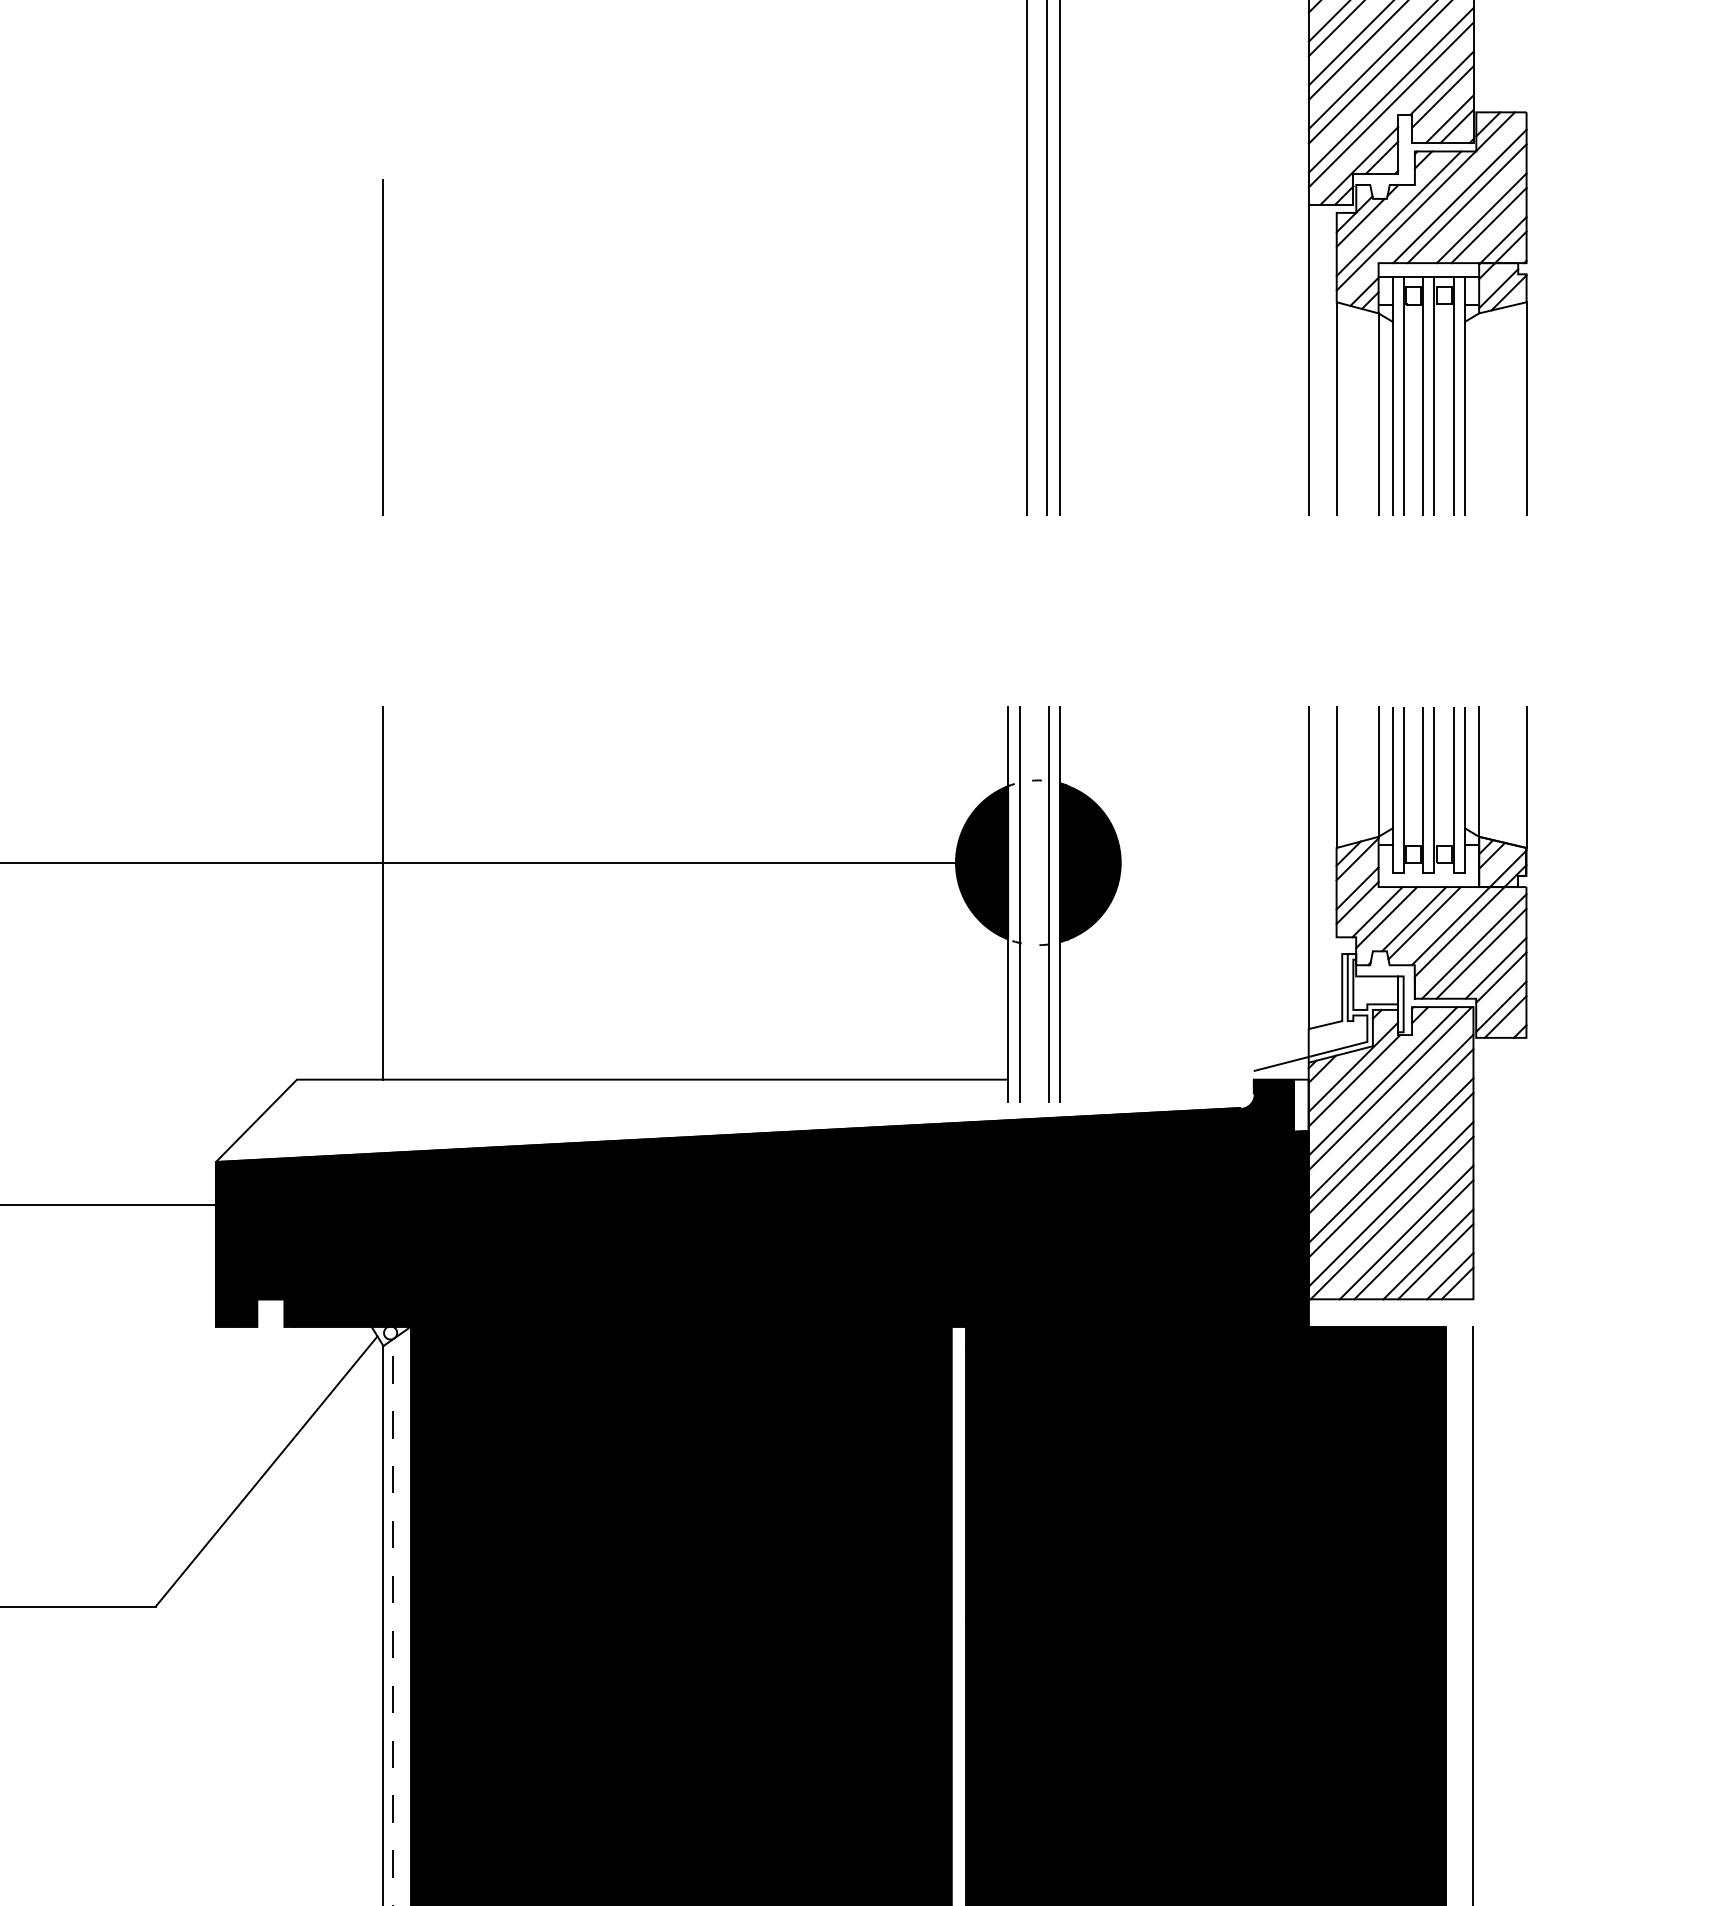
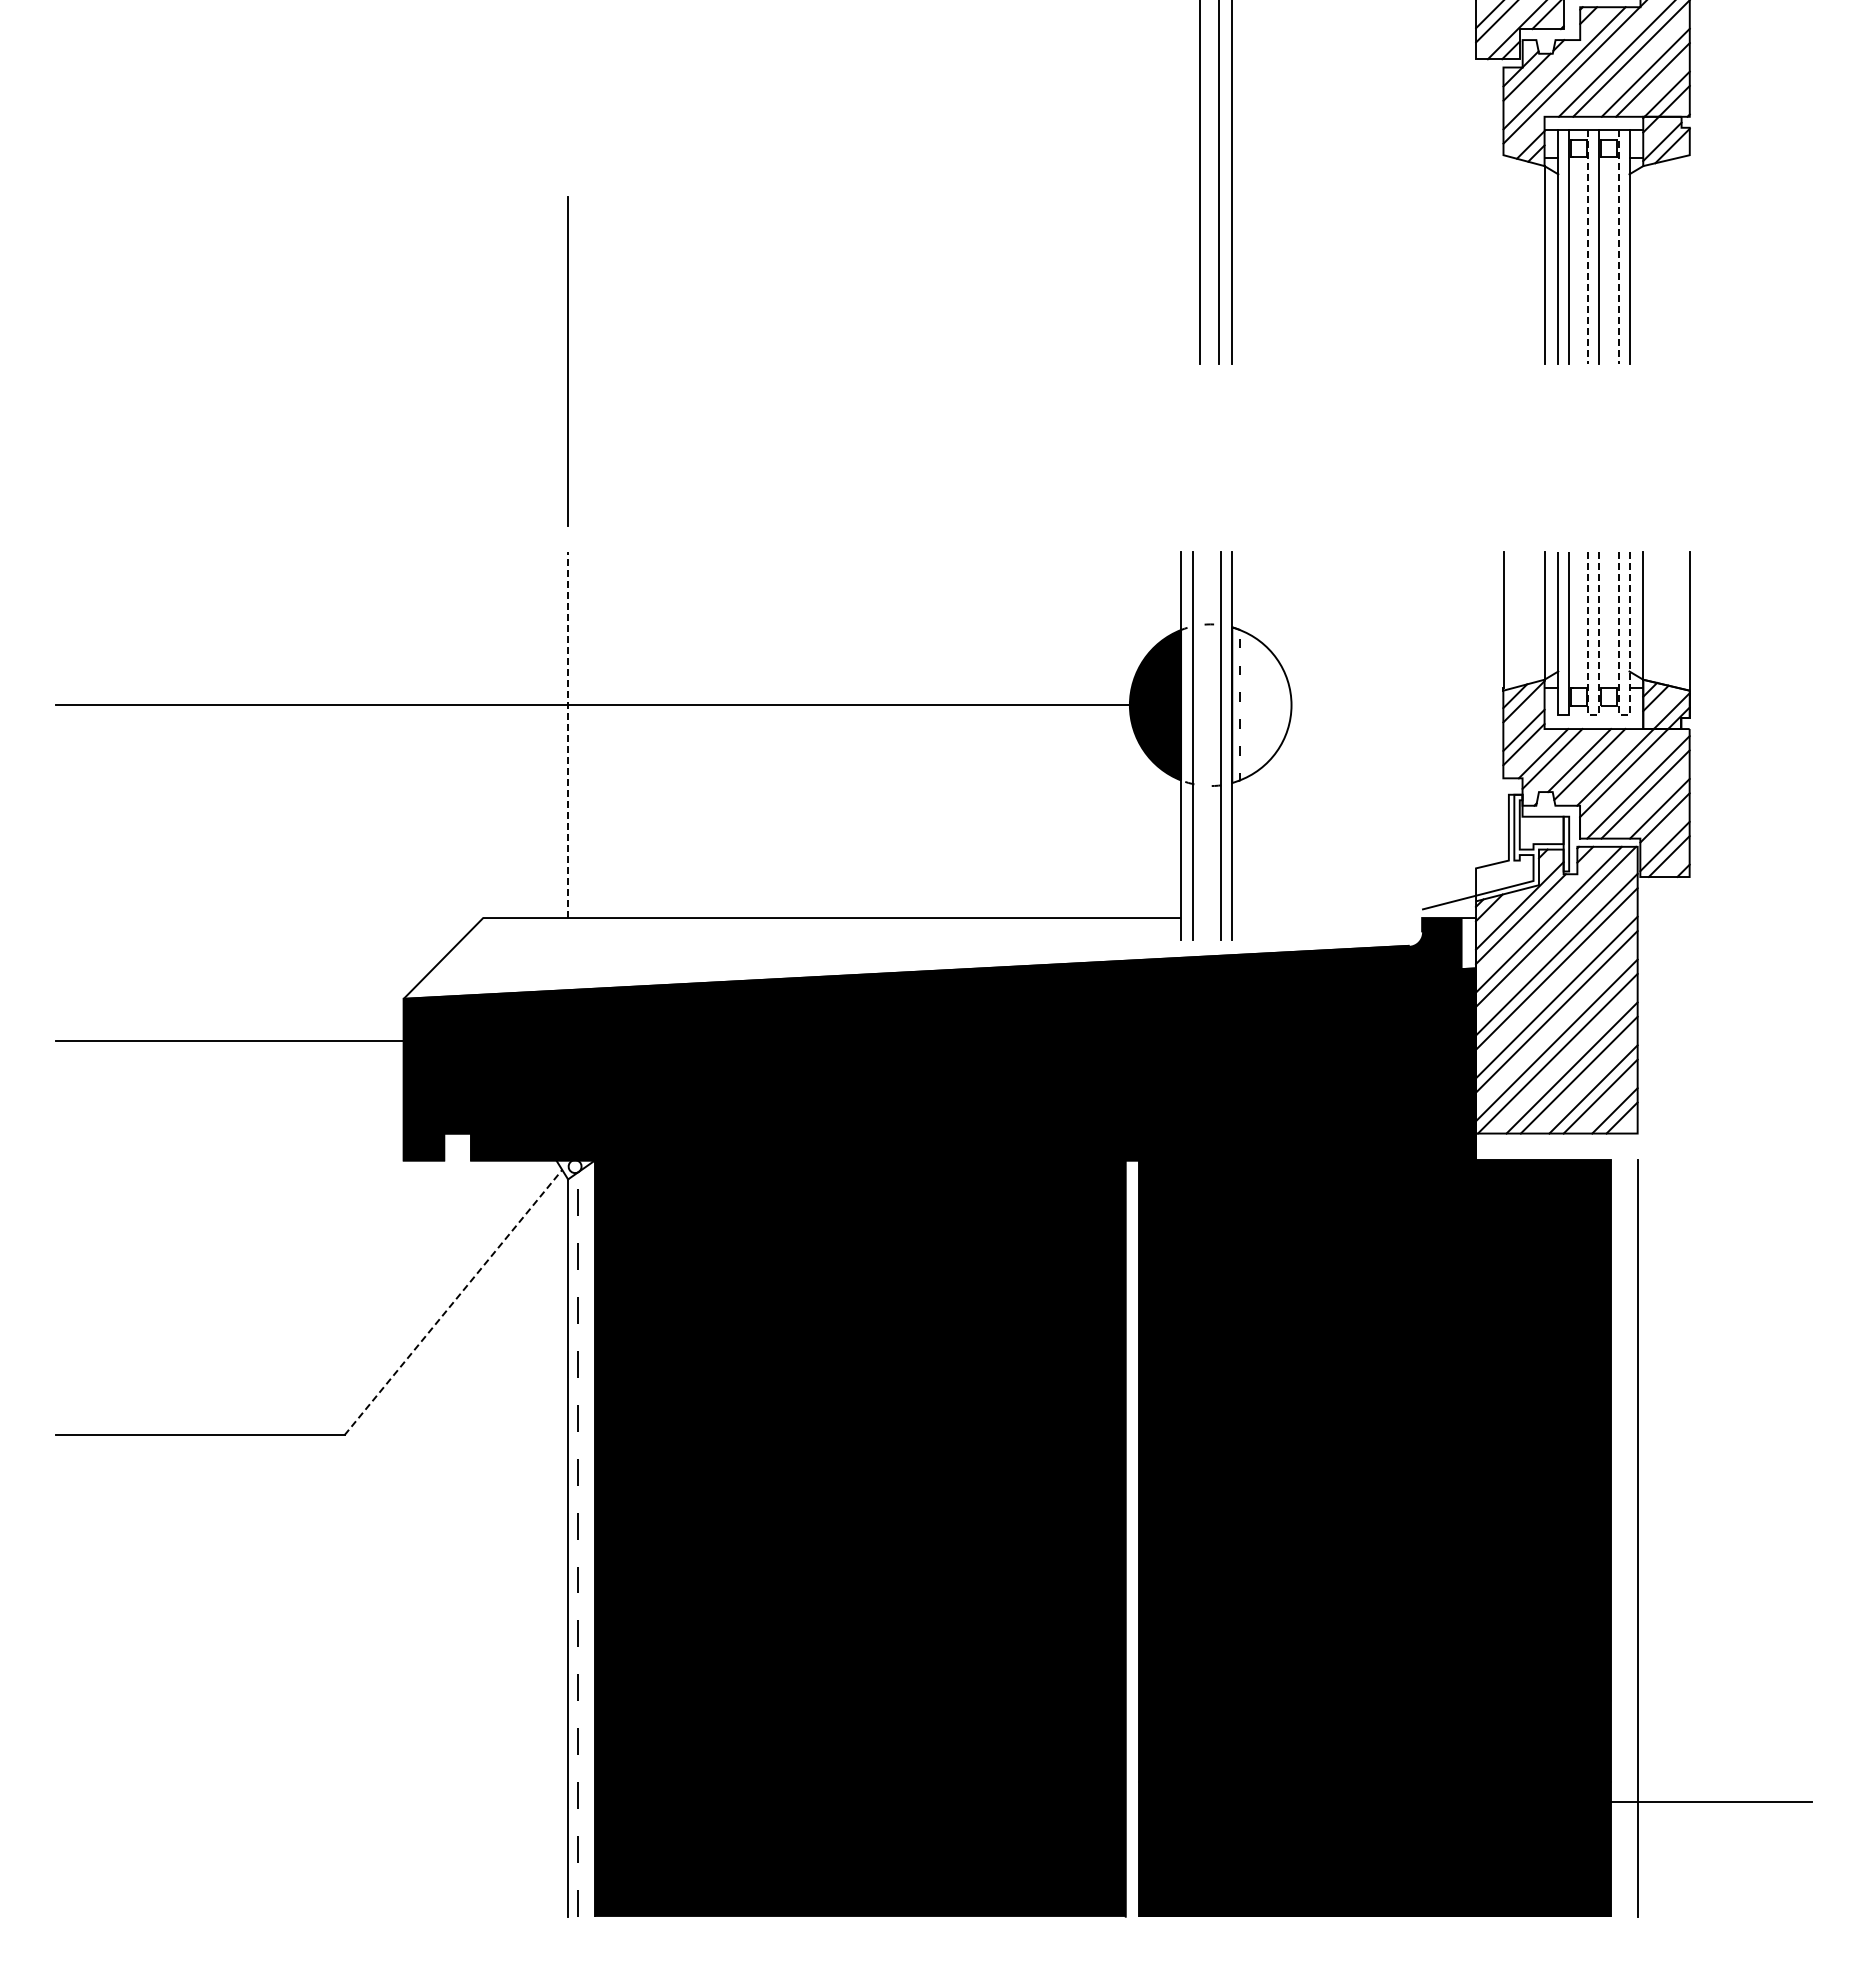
line: (382, 347) -> (567, 361), moved
line: (1309, 359) -> (1476, 211), removed
line: (1423, 396) -> (1588, 247), solid -> dashed
line: (1453, 396) -> (1618, 247), solid -> dashed
line: (1336, 408) -> (1503, 259), removed
line: (1526, 408) -> (1689, 259), removed
fill: (1090, 863) -> (1261, 705), removed
line: (1309, 868) -> (1476, 710), removed
line: (1428, 873) -> (1593, 715), solid -> dashed
line: (1459, 873) -> (1623, 715), solid -> dashed
line: (383, 893) -> (568, 735), solid -> dashed
line: (266, 1471) -> (453, 1302), solid -> dashed

